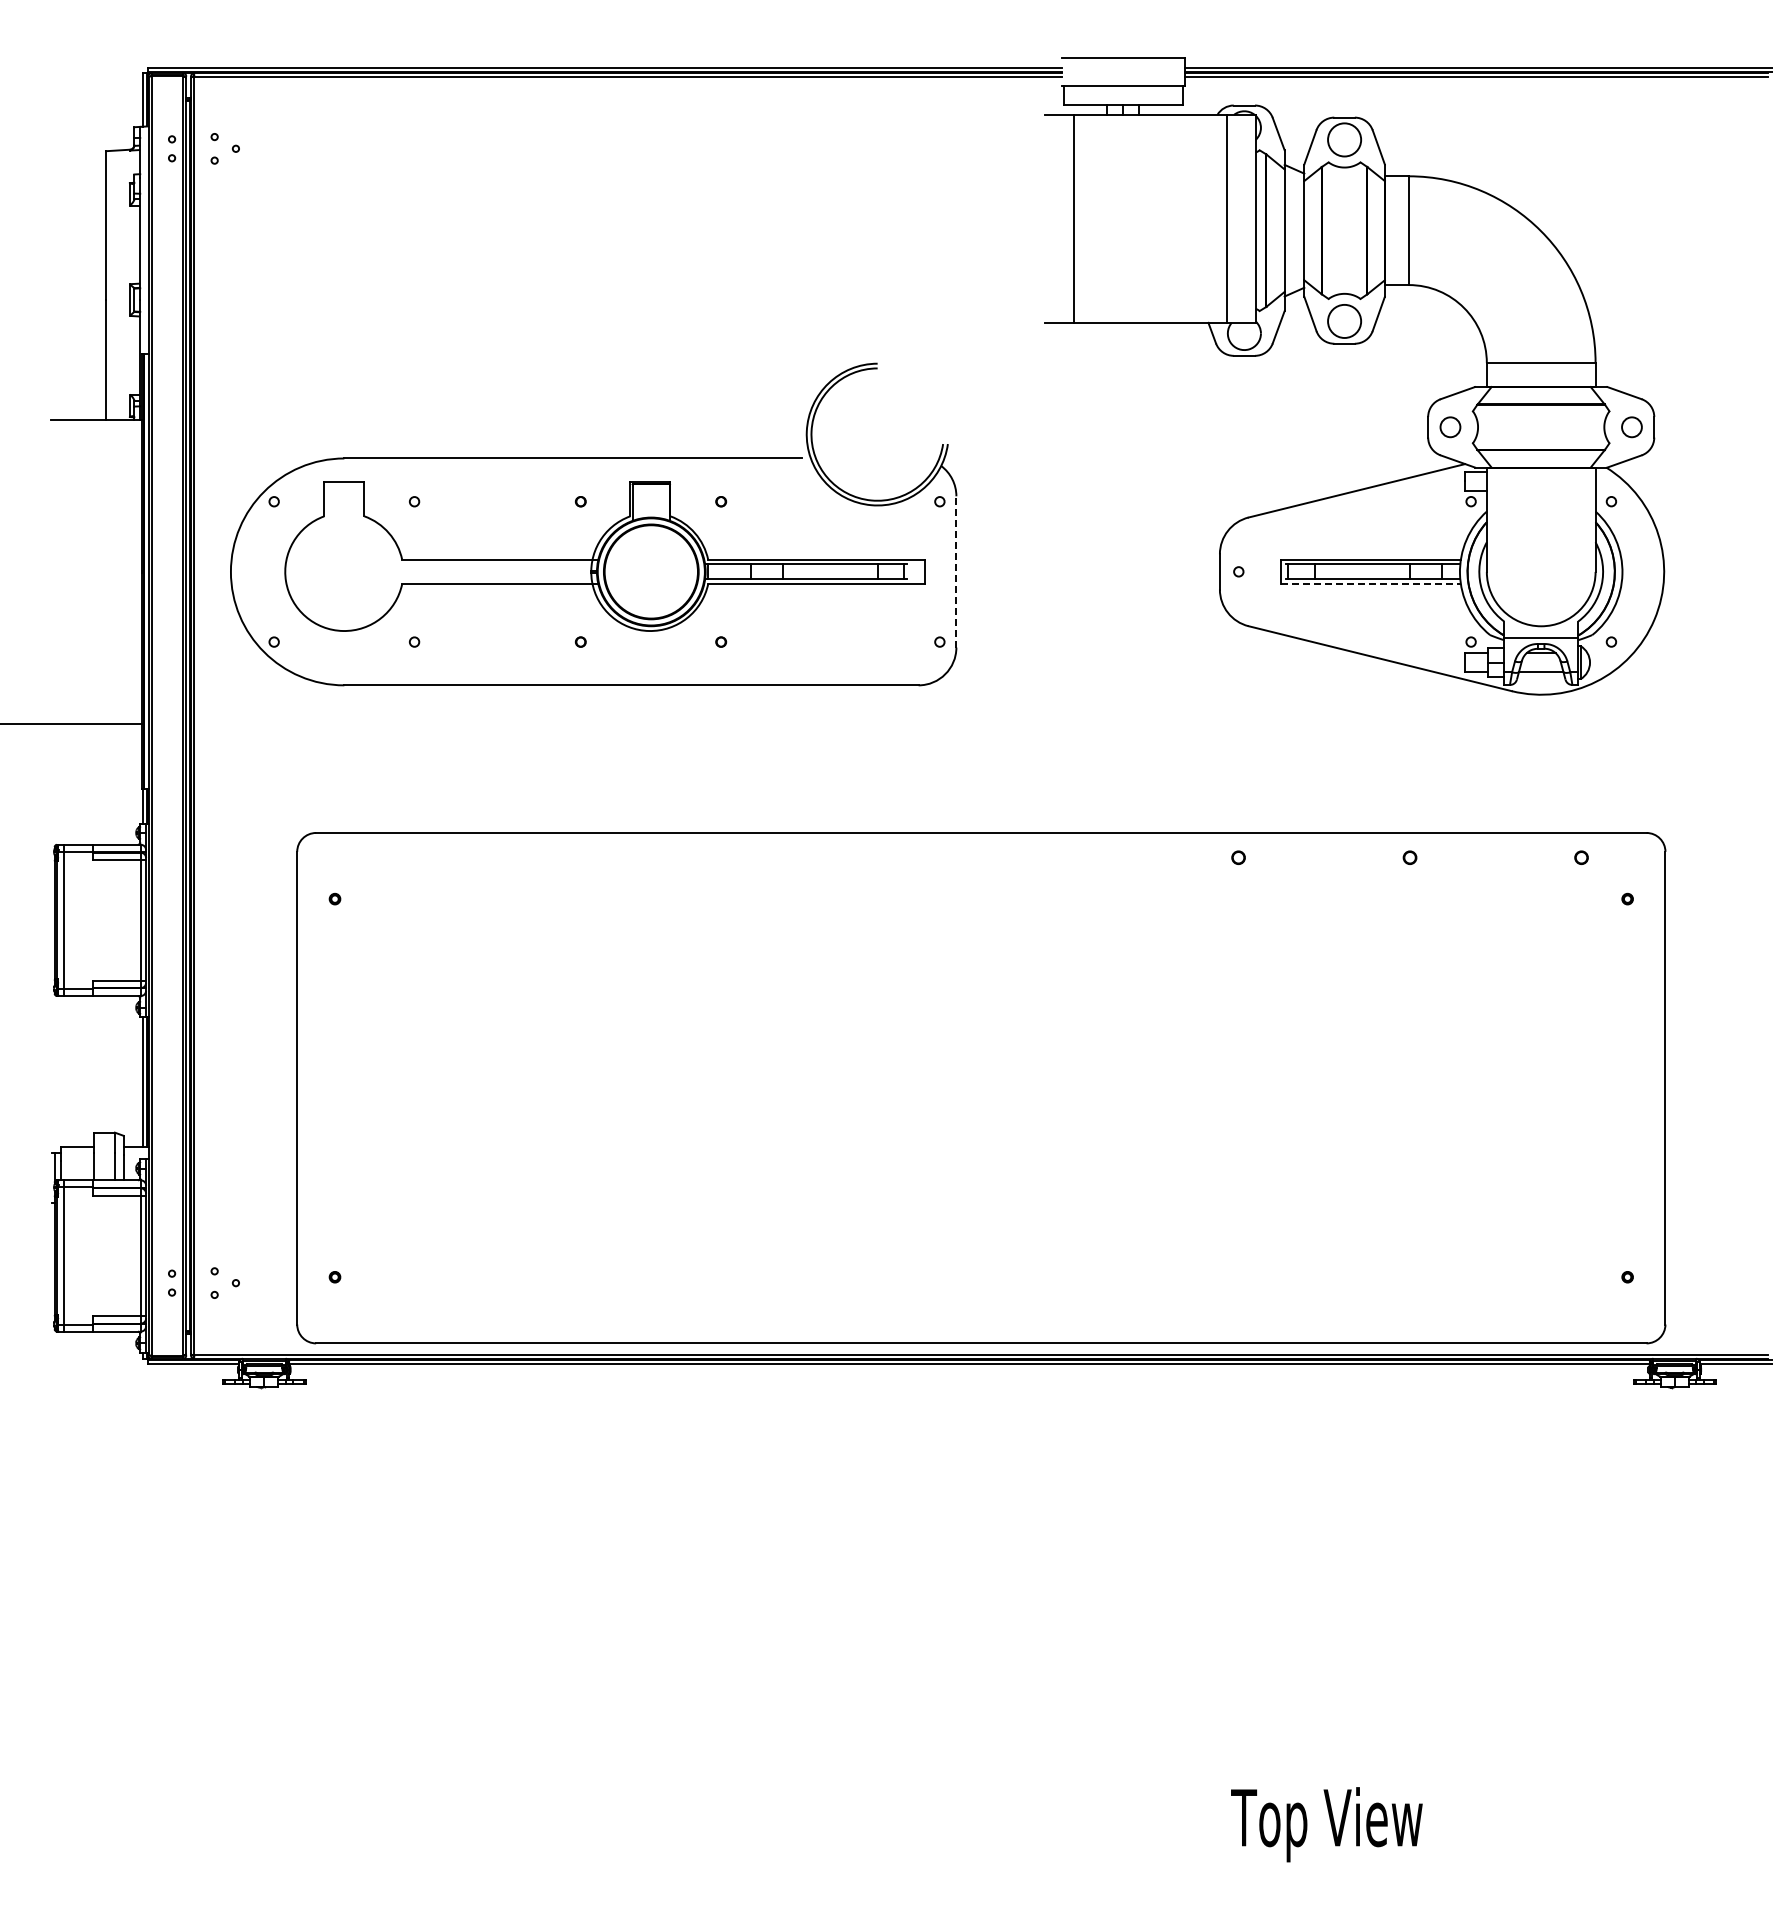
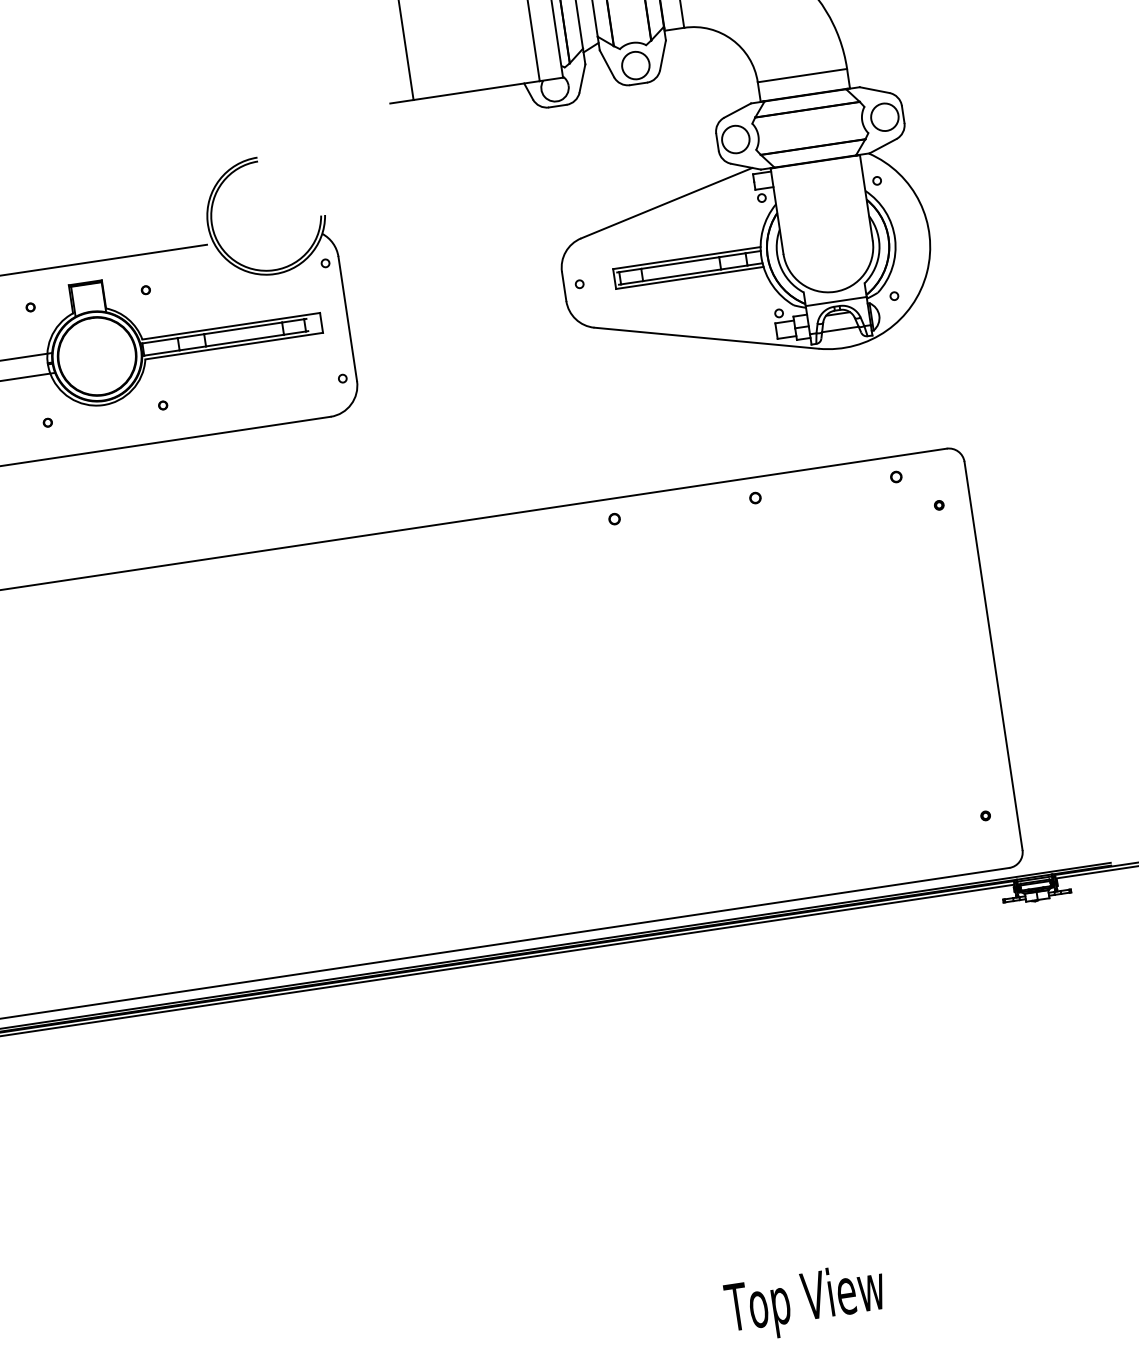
circle: (1450, 426) -> (735, 138), size x1.67
circle: (1631, 426) -> (884, 116), size x1.67
line: (956, 571) -> (347, 318), dashed -> solid
line: (1371, 583) -> (690, 277), dashed -> solid

